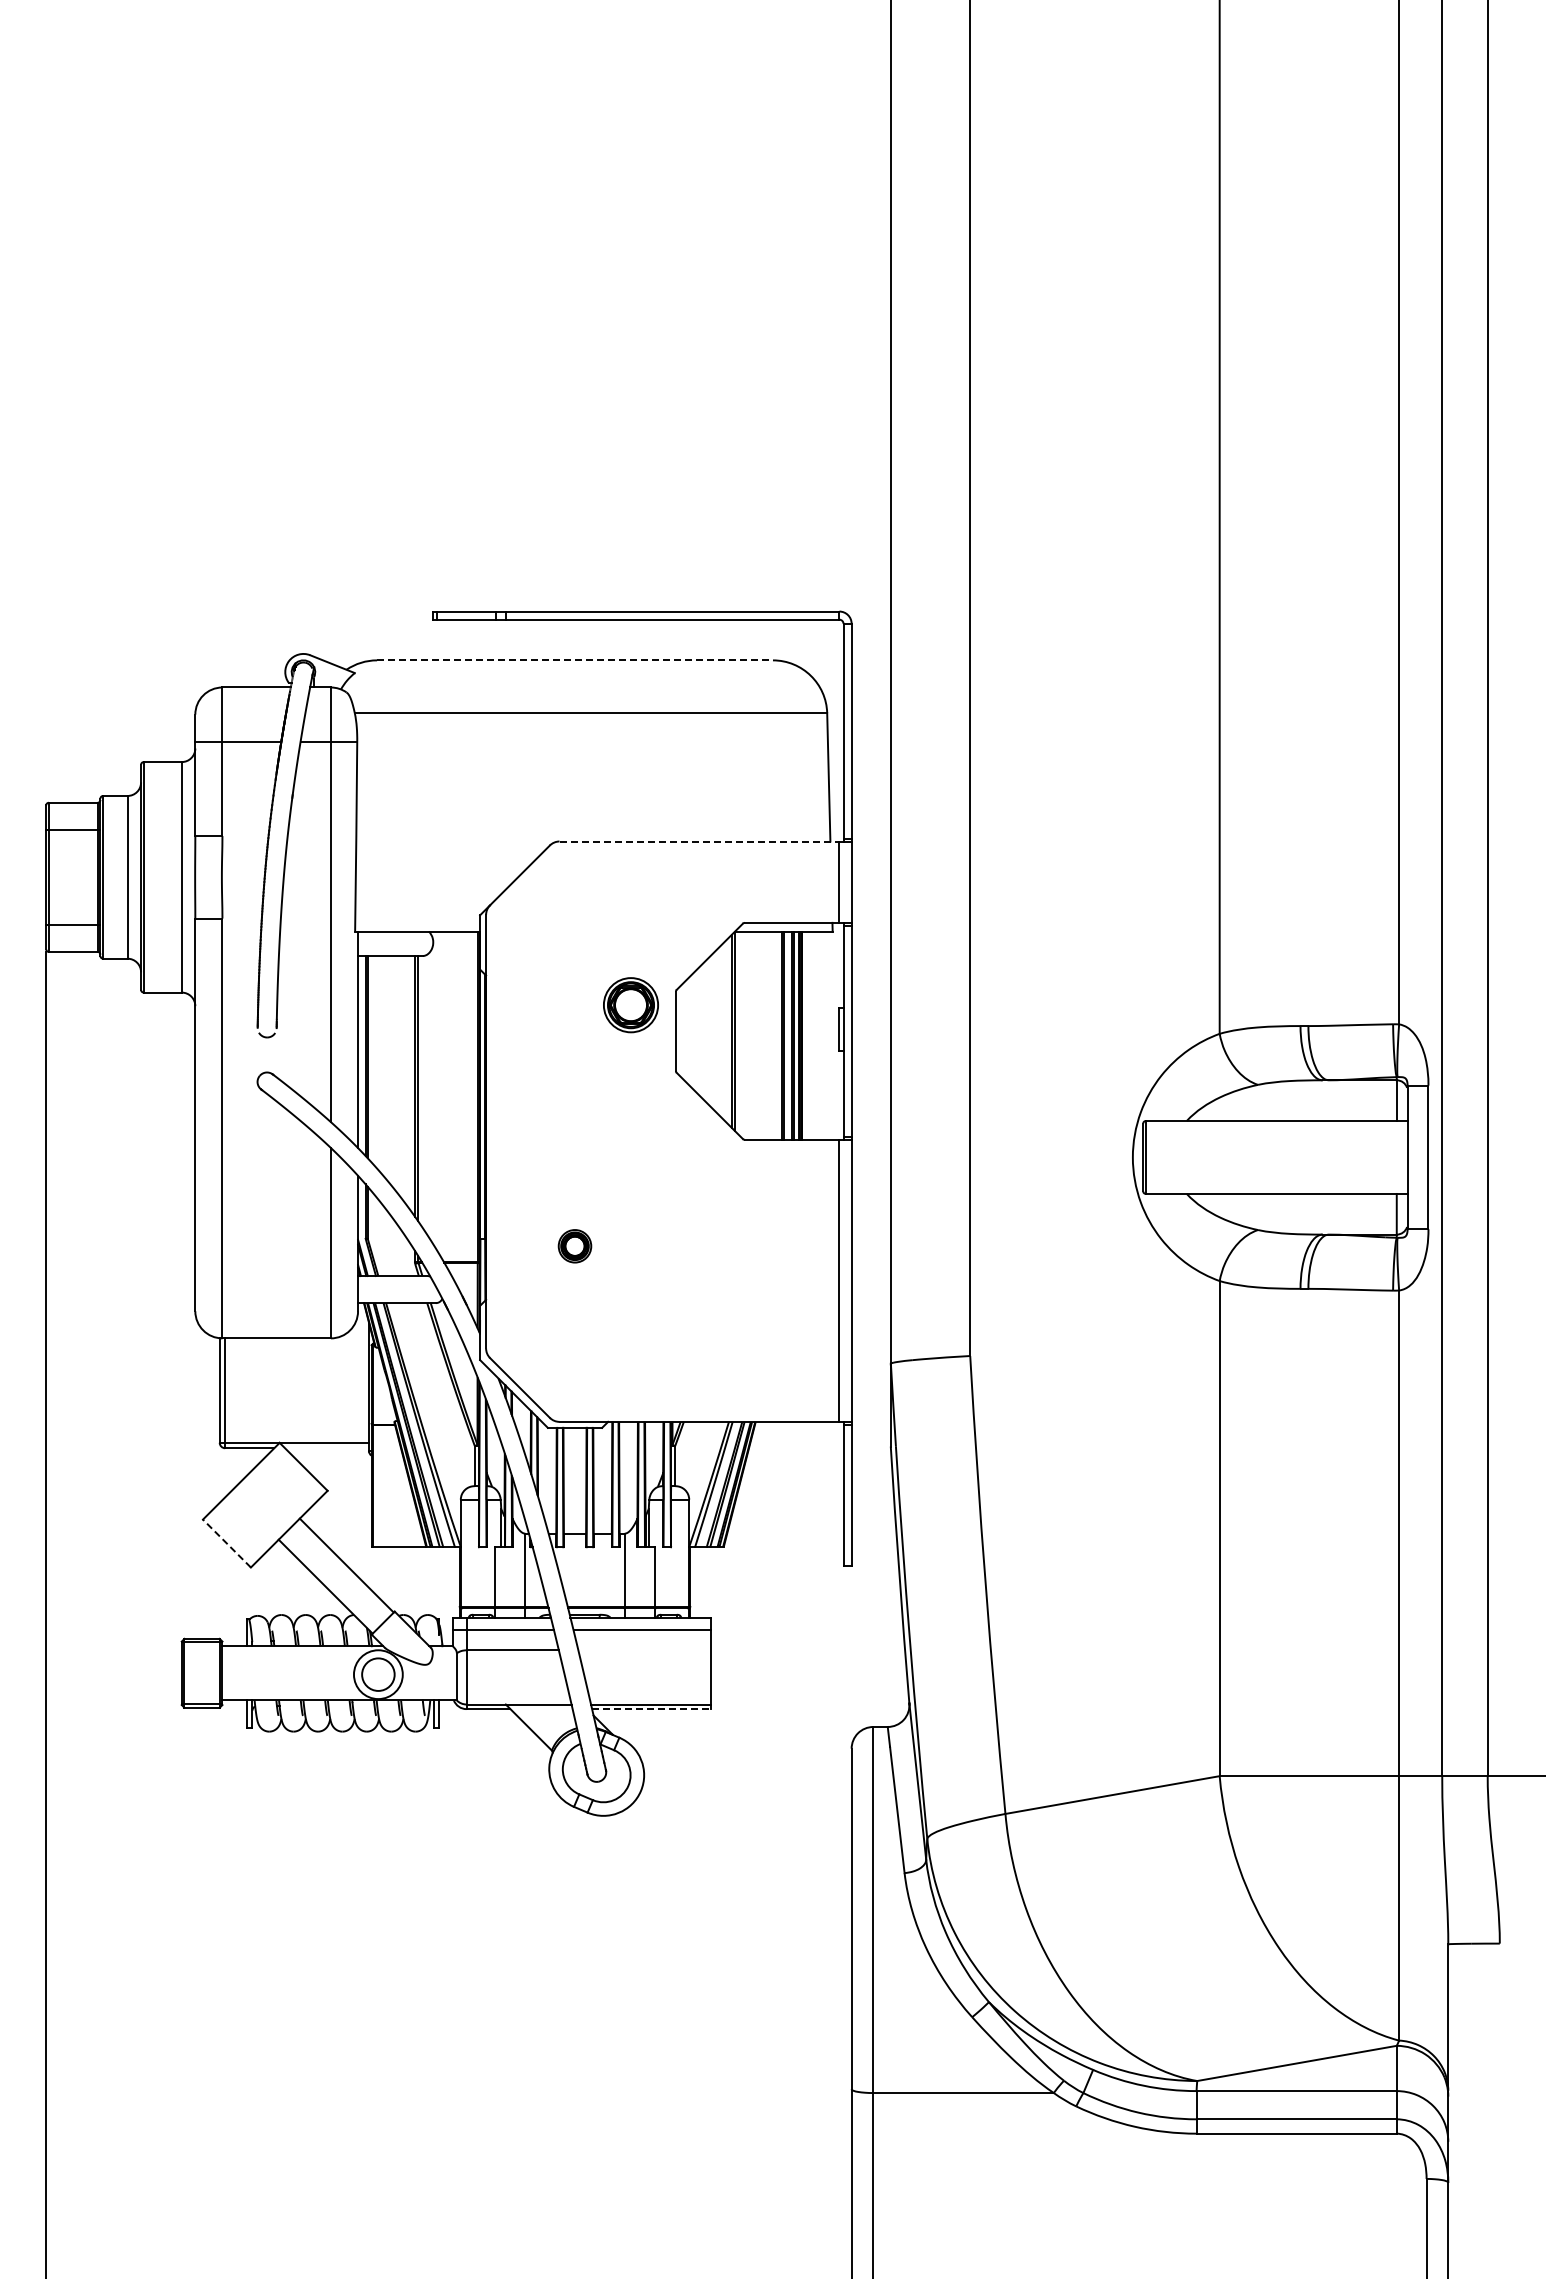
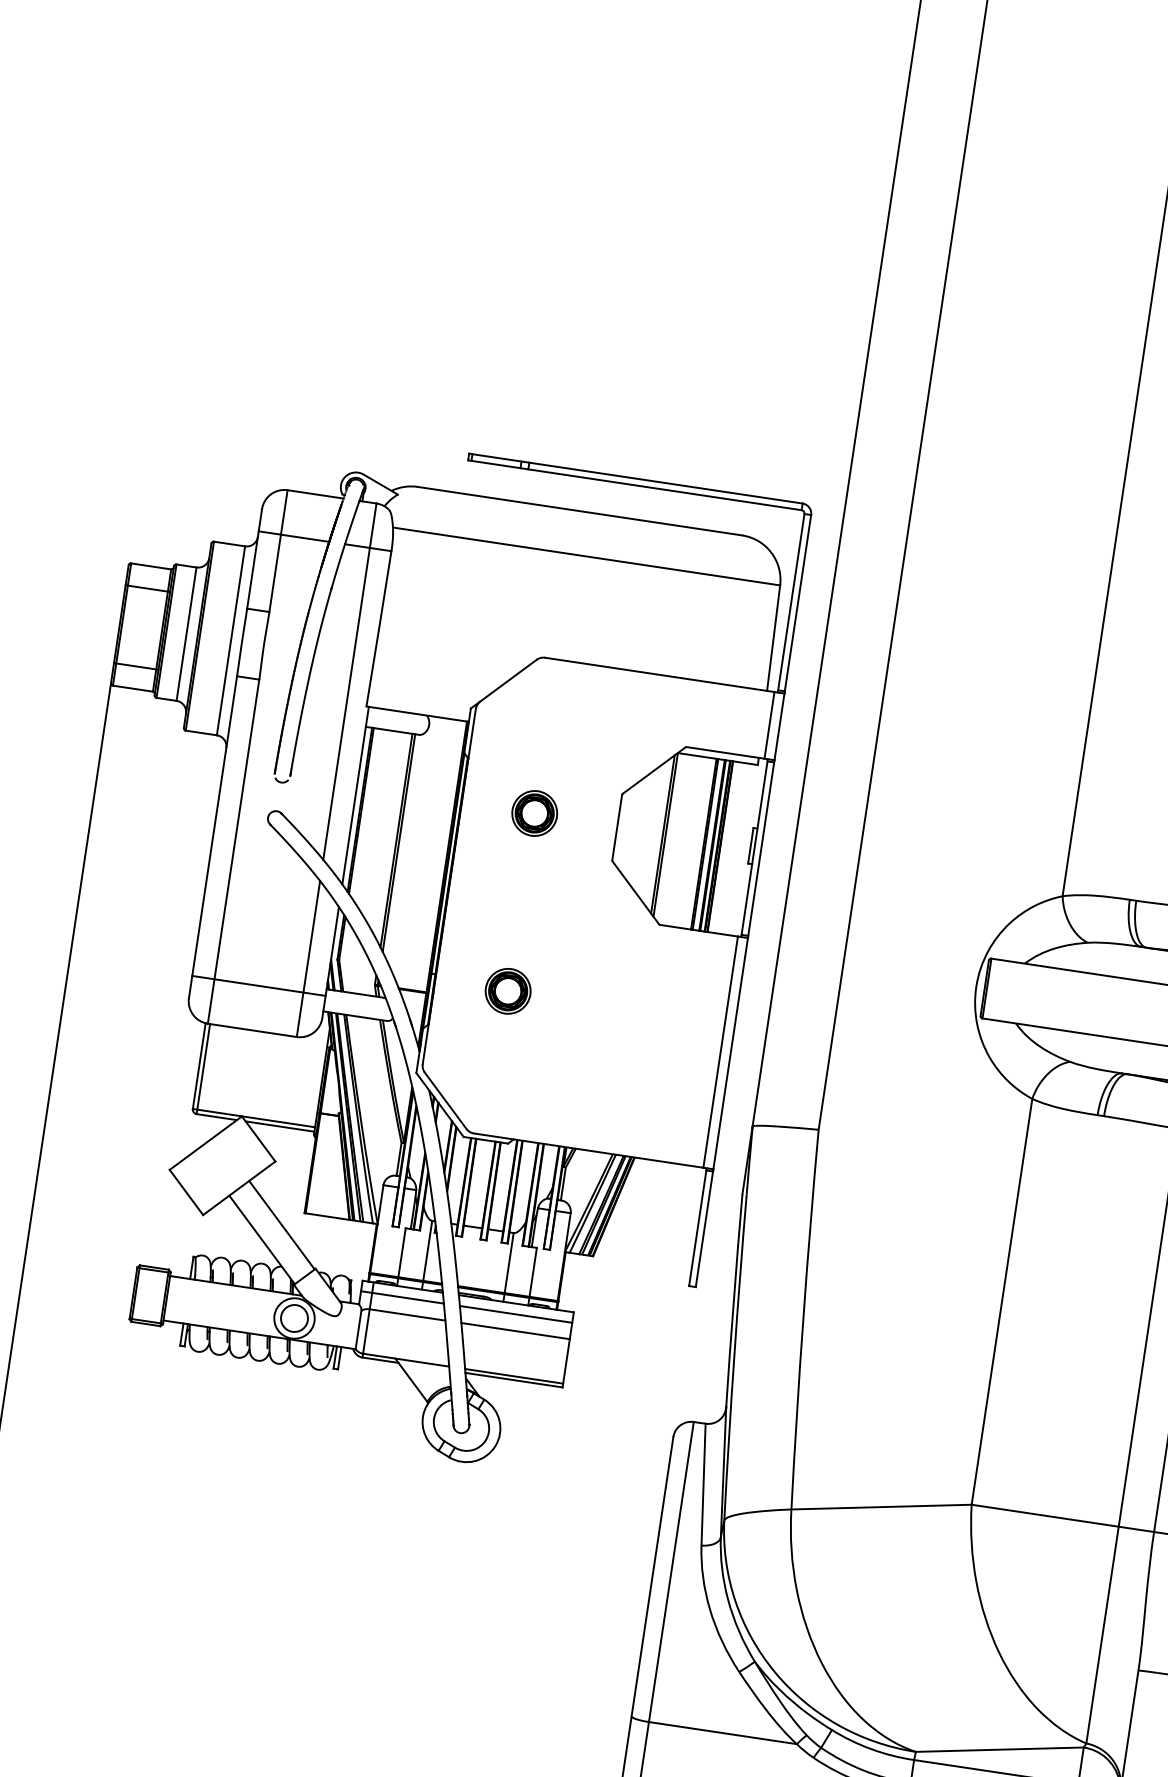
line: (575, 660) -> (580, 511), dashed -> solid
line: (699, 841) -> (659, 674), dashed -> solid
part: (630, 1005) -> (534, 813), moved
part: (574, 1246) -> (507, 991), size x1.67
line: (276, 1284) -> (258, 986), added
line: (326, 1448) -> (279, 1126), added
line: (226, 1543) -> (186, 1192), dashed -> solid
line: (644, 1650) -> (515, 1331), added
line: (651, 1709) -> (514, 1380), dashed -> solid

